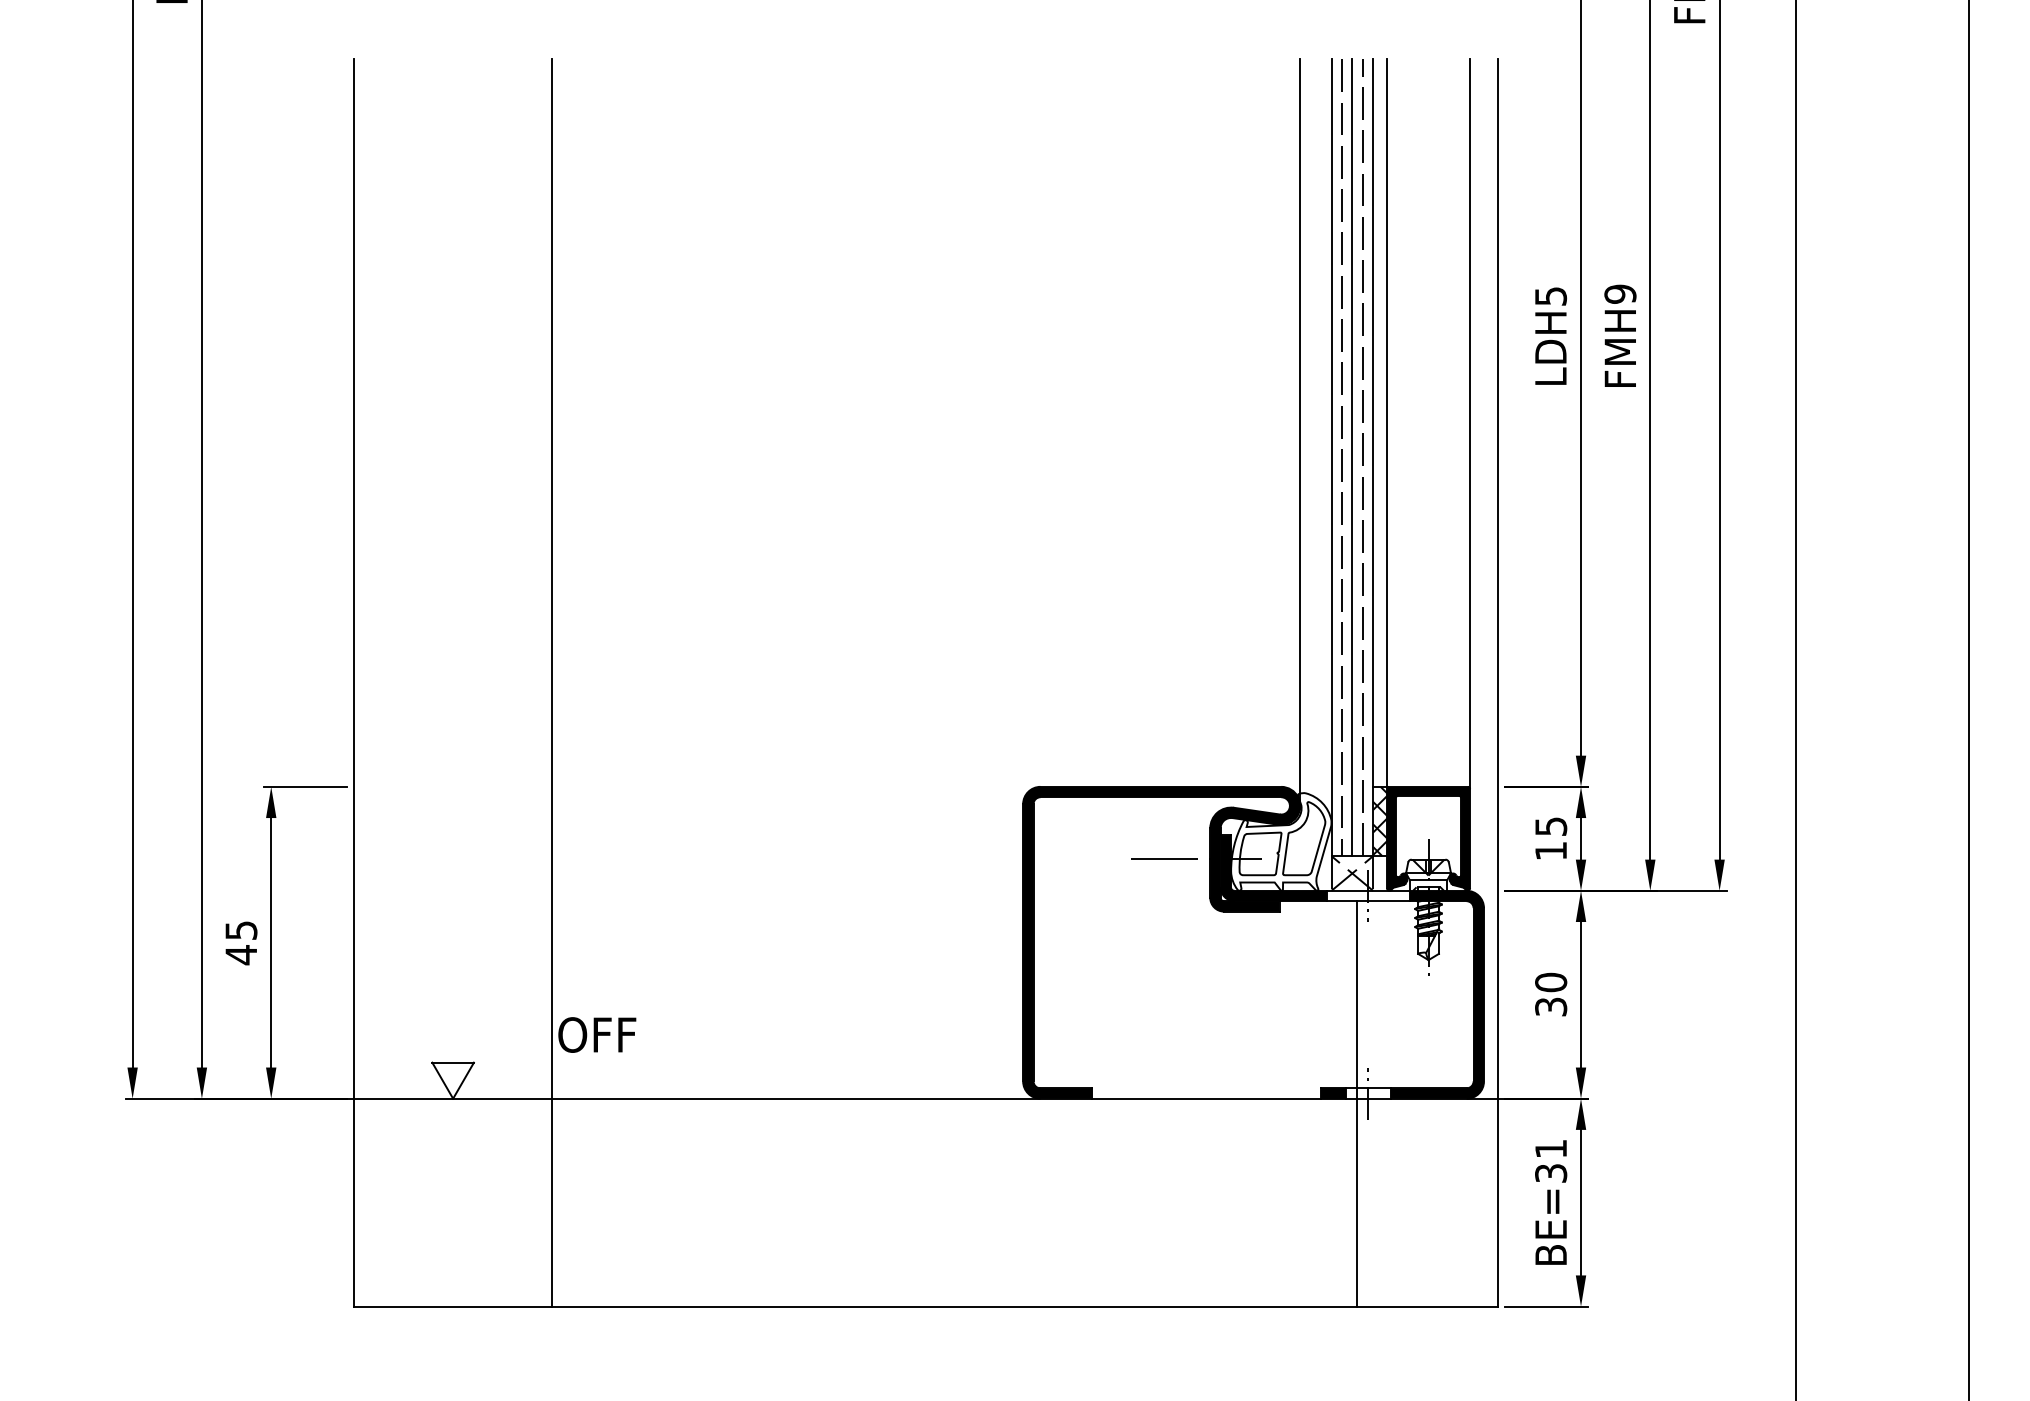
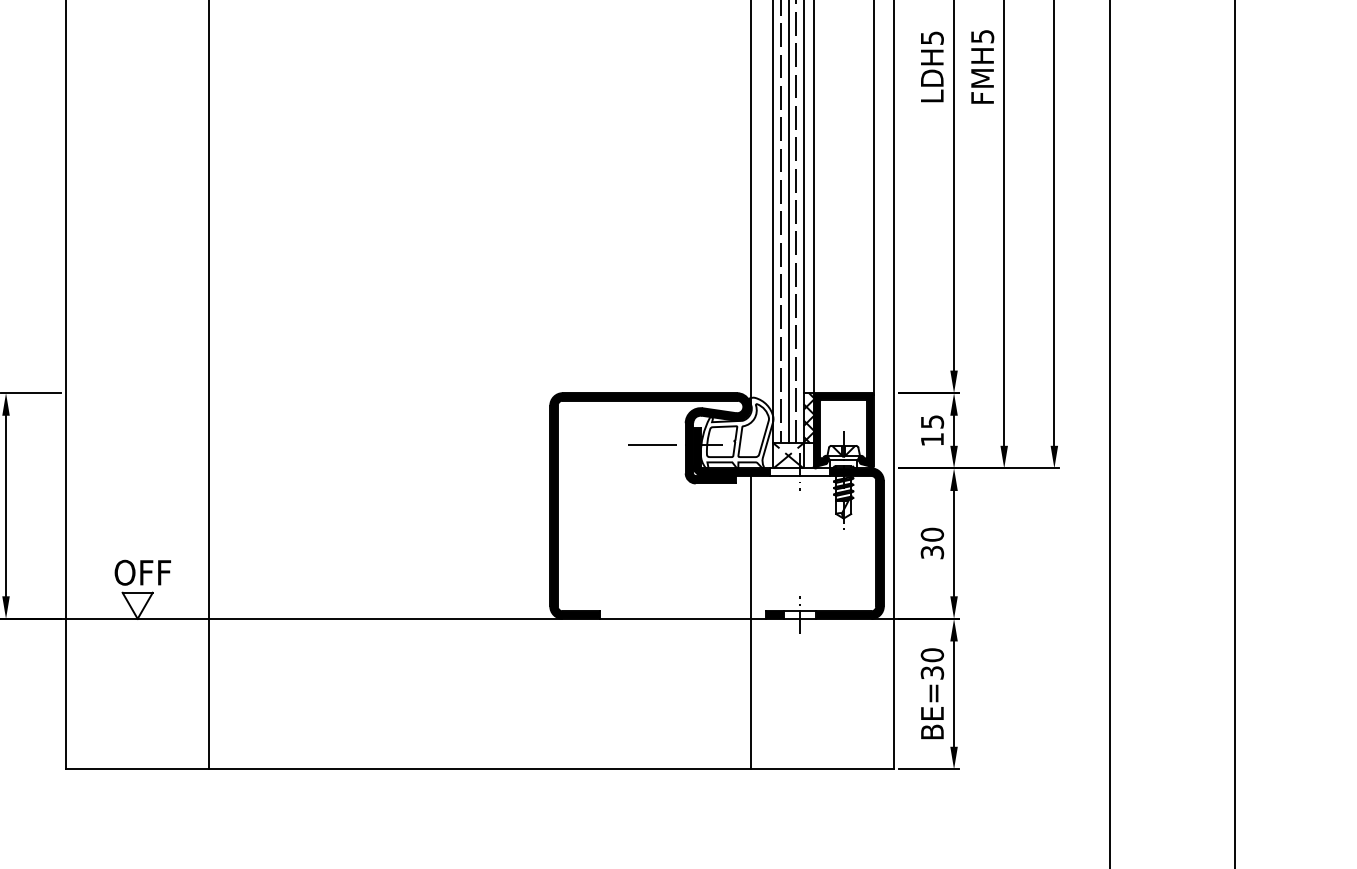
text: (1620, 293) -> (982, 36), FMH9 -> FMH5
text: (597, 1034) -> (143, 572), moved
line: (1357, 1103) -> (751, 622), moved
text: (1551, 1148) -> (932, 654), BE=31 -> BE=30

